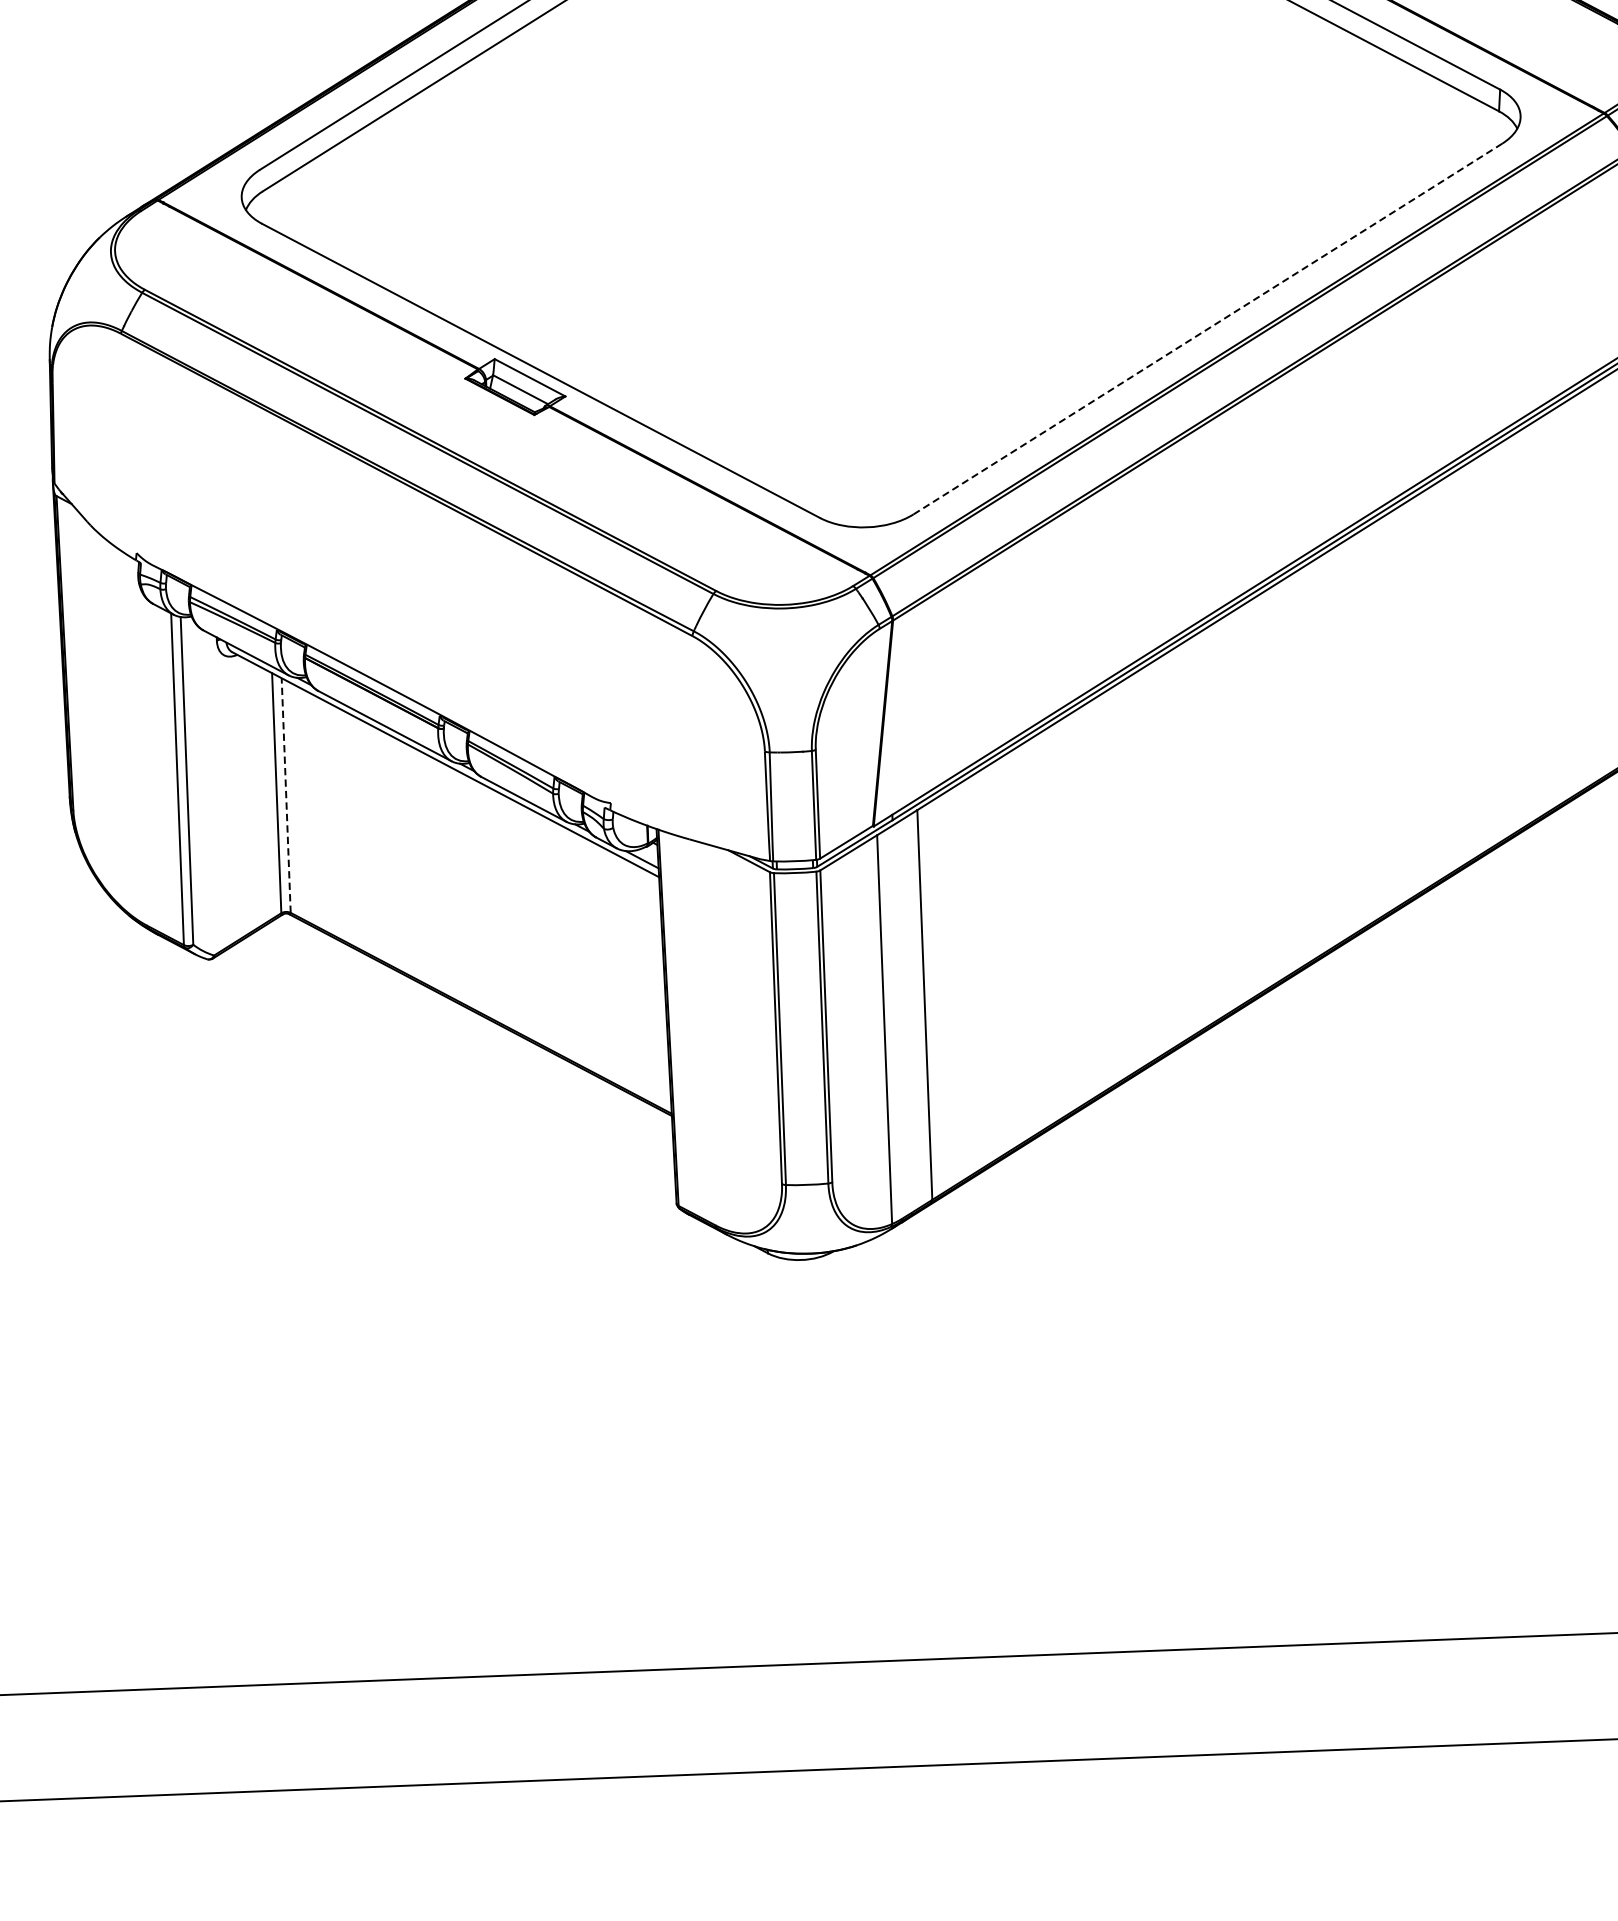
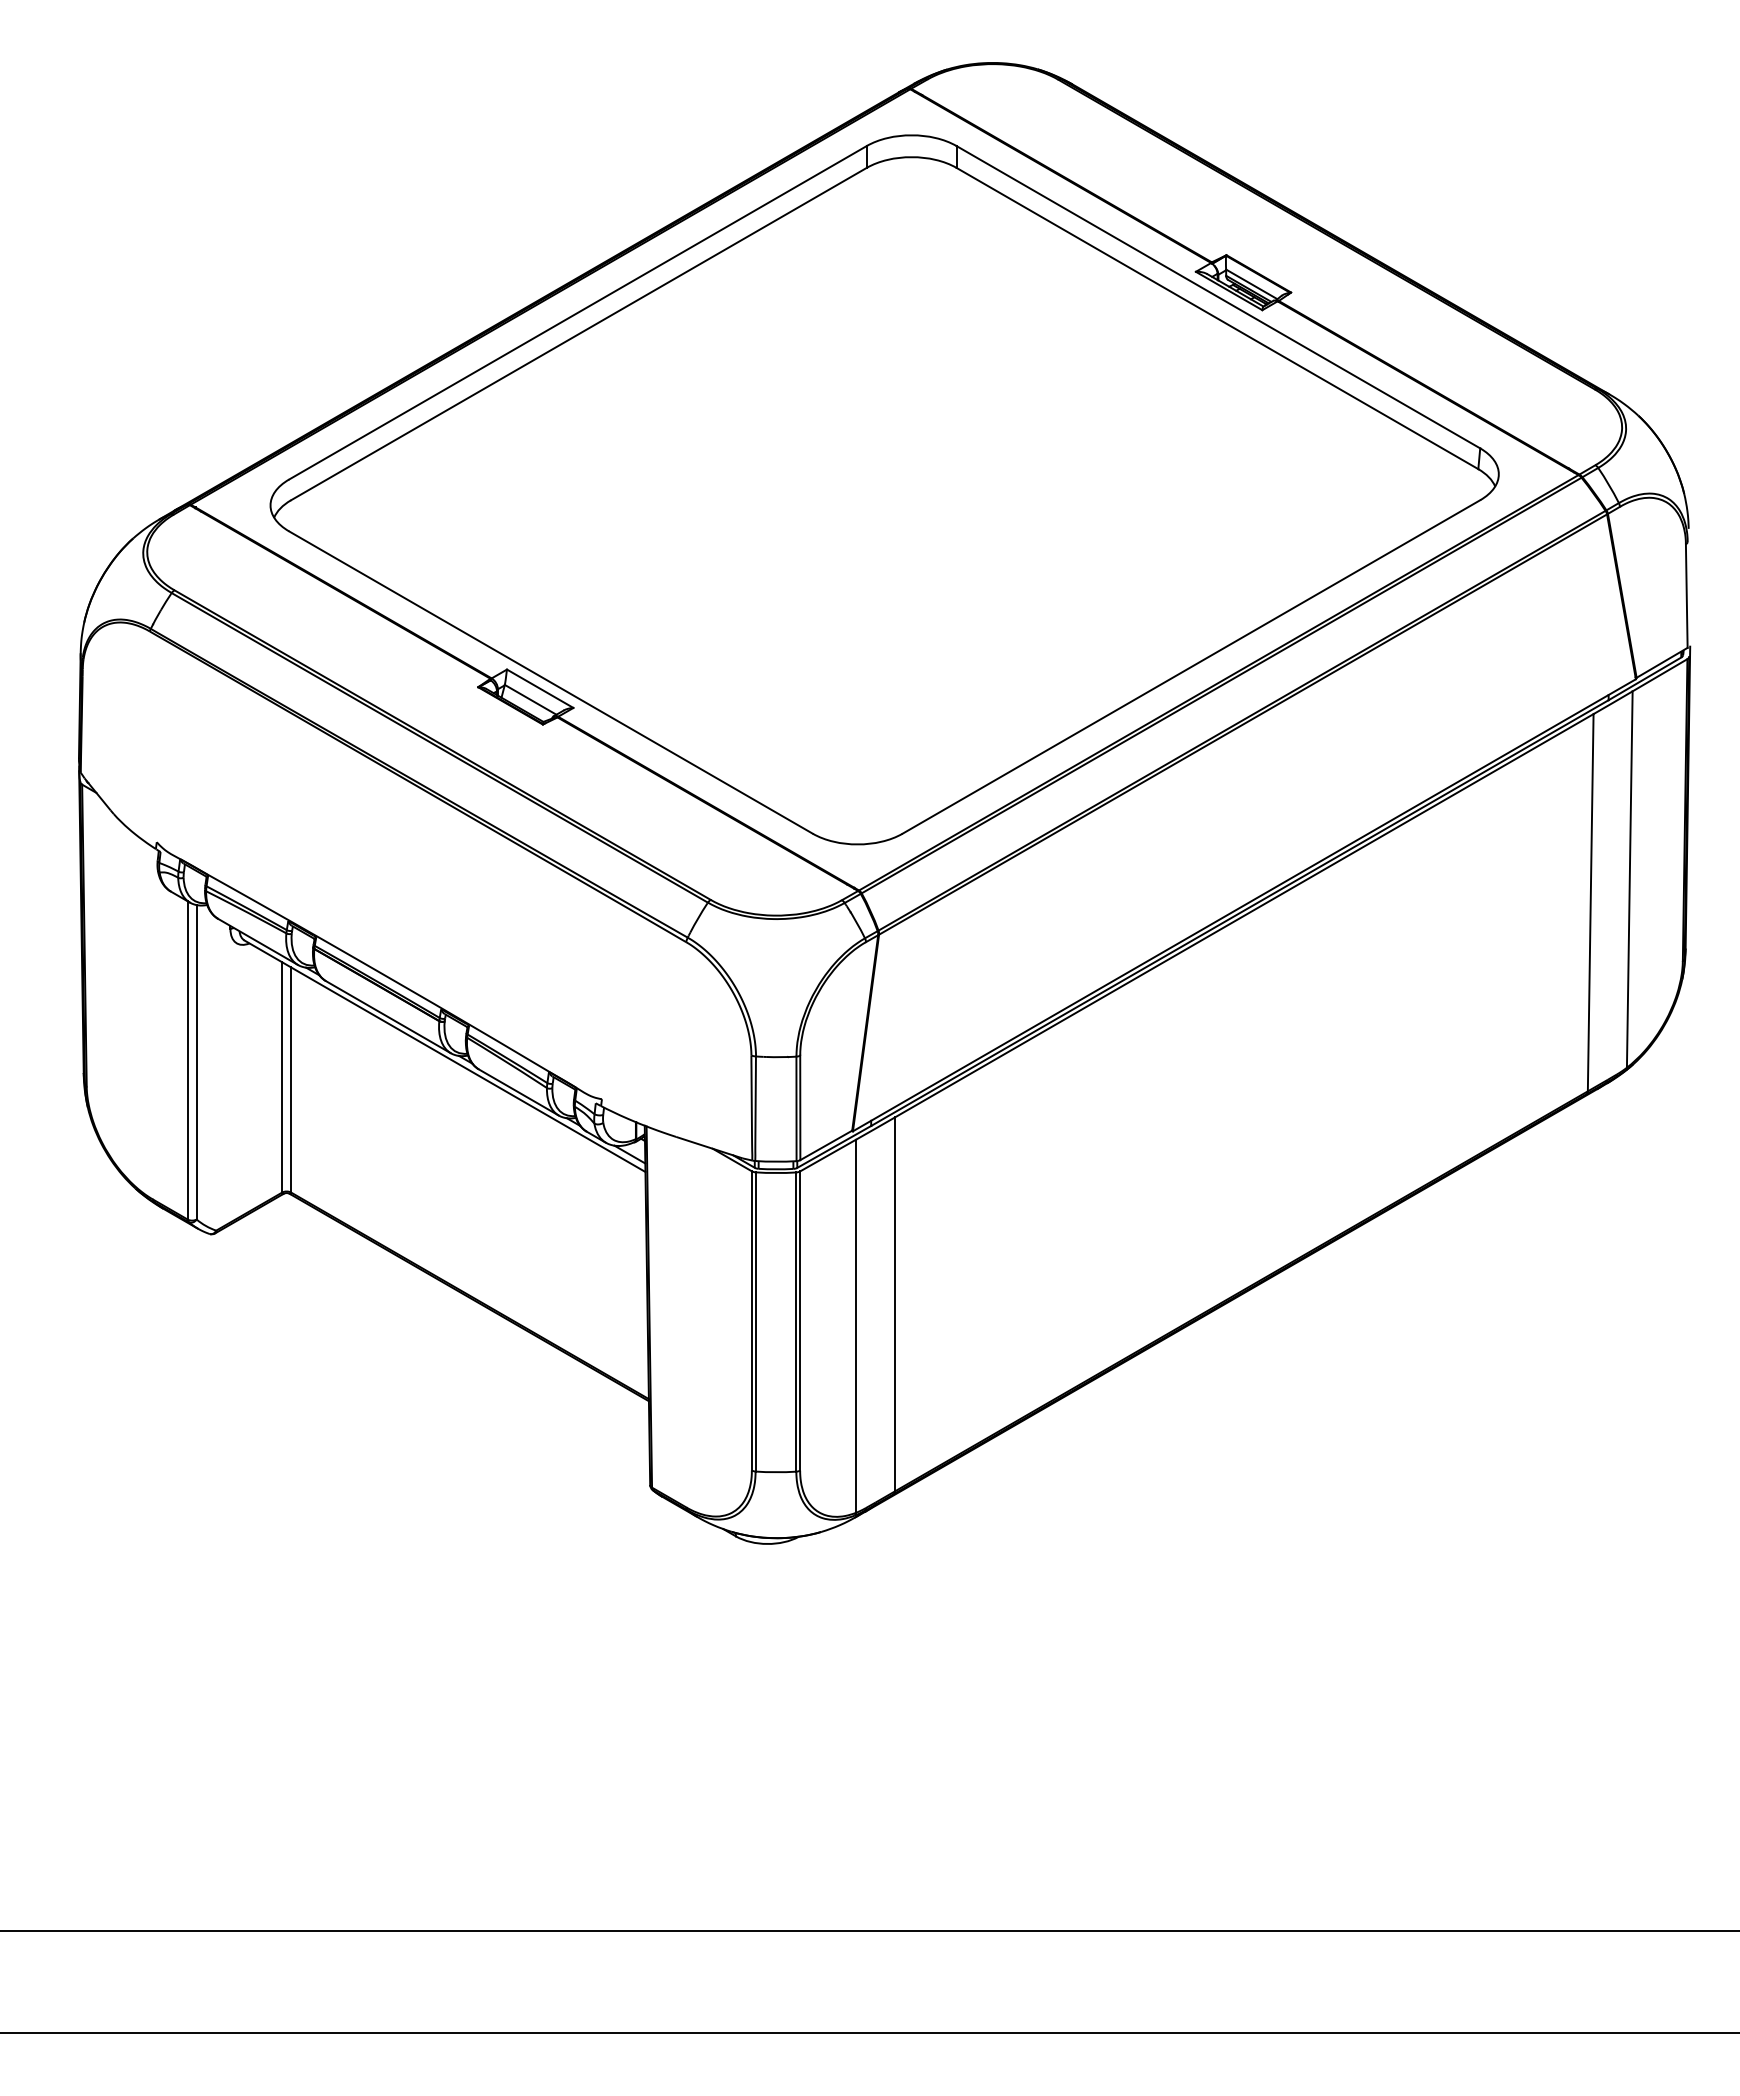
line: (1206, 329) -> (1190, 667), dashed -> solid
line: (286, 796) -> (291, 1080), dashed -> solid

